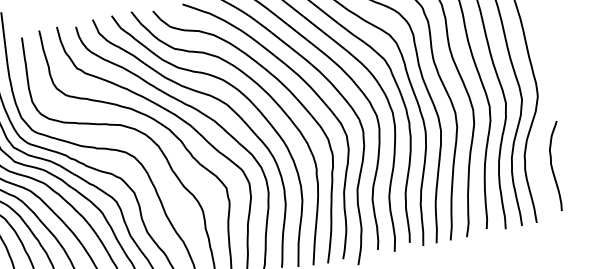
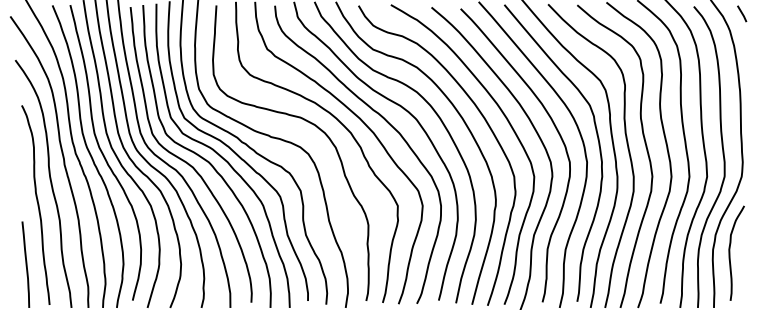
curve: (552, 166) -> (730, 252), moved

